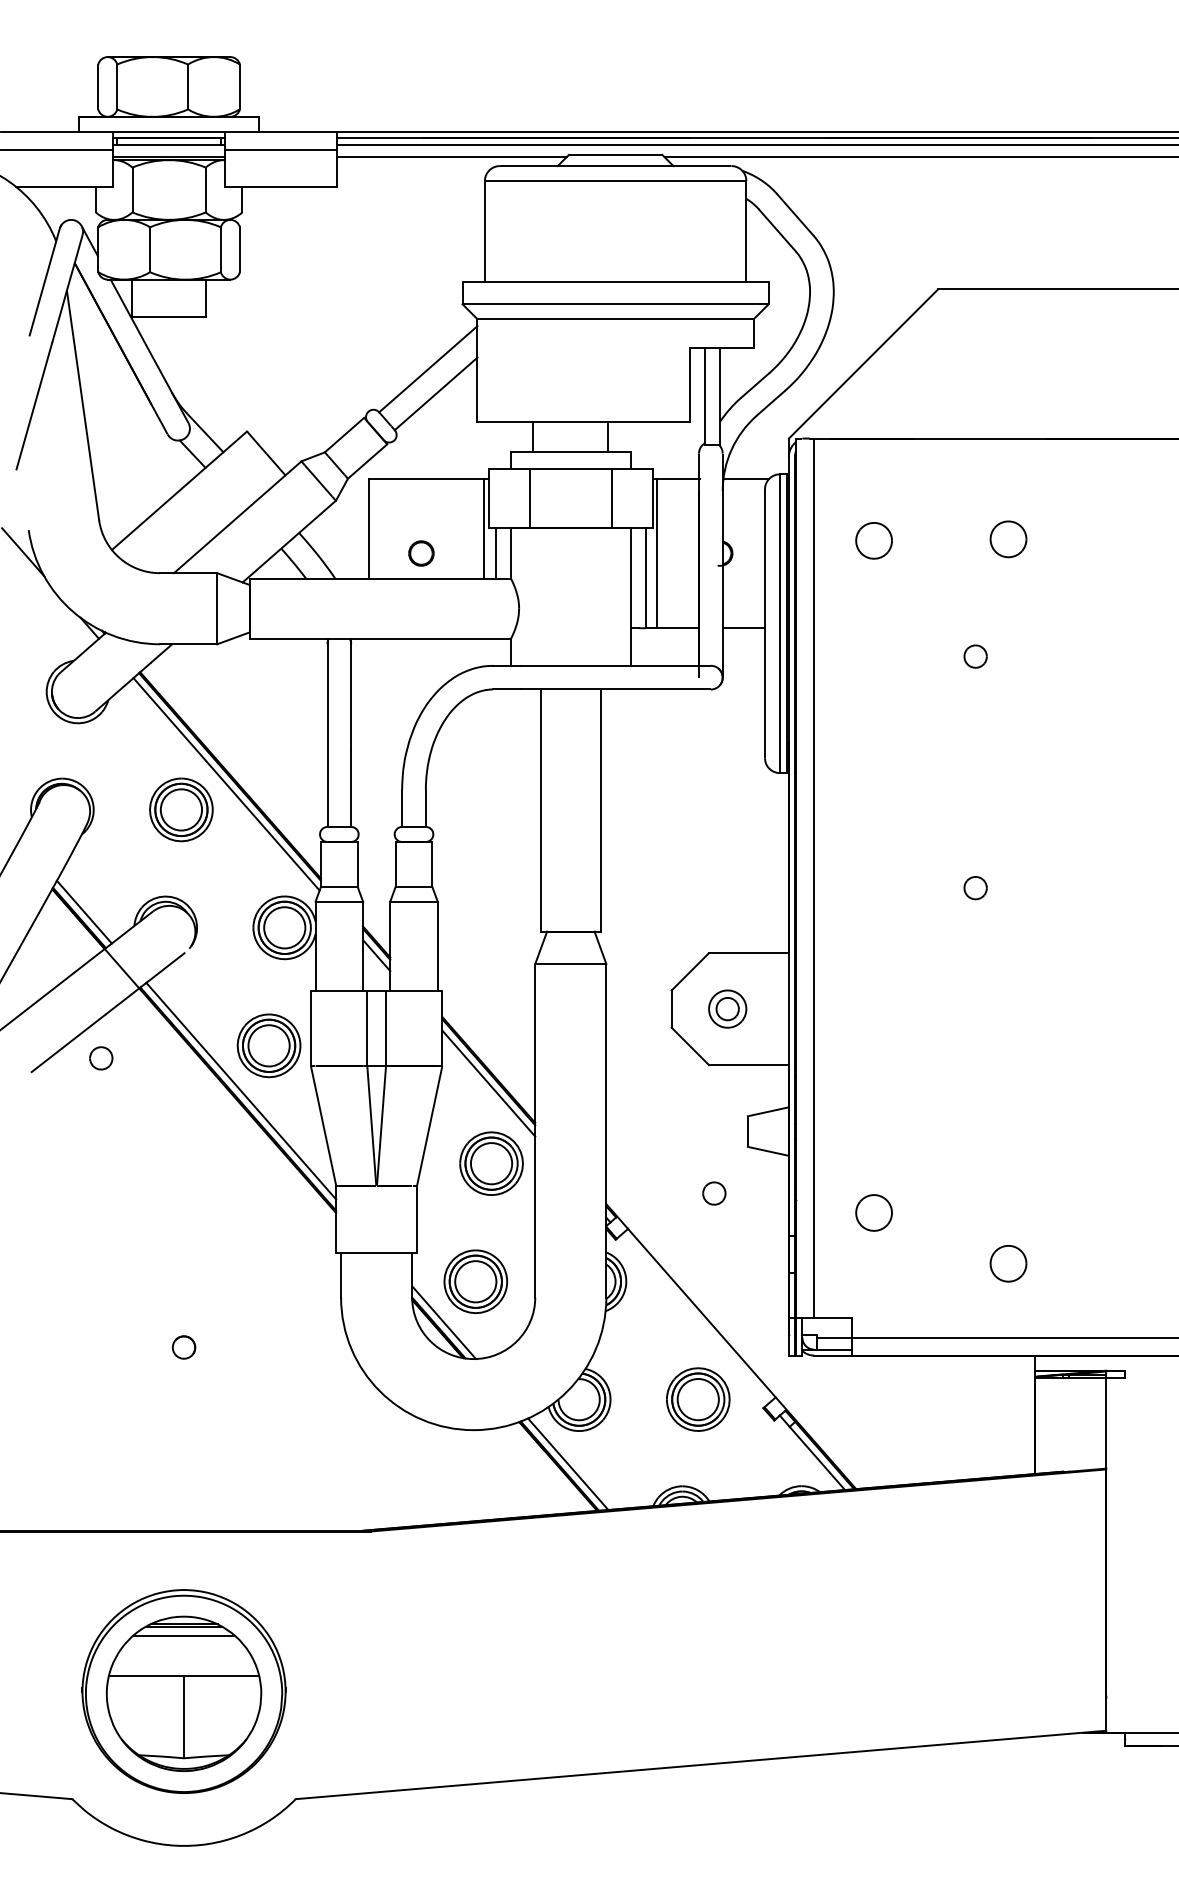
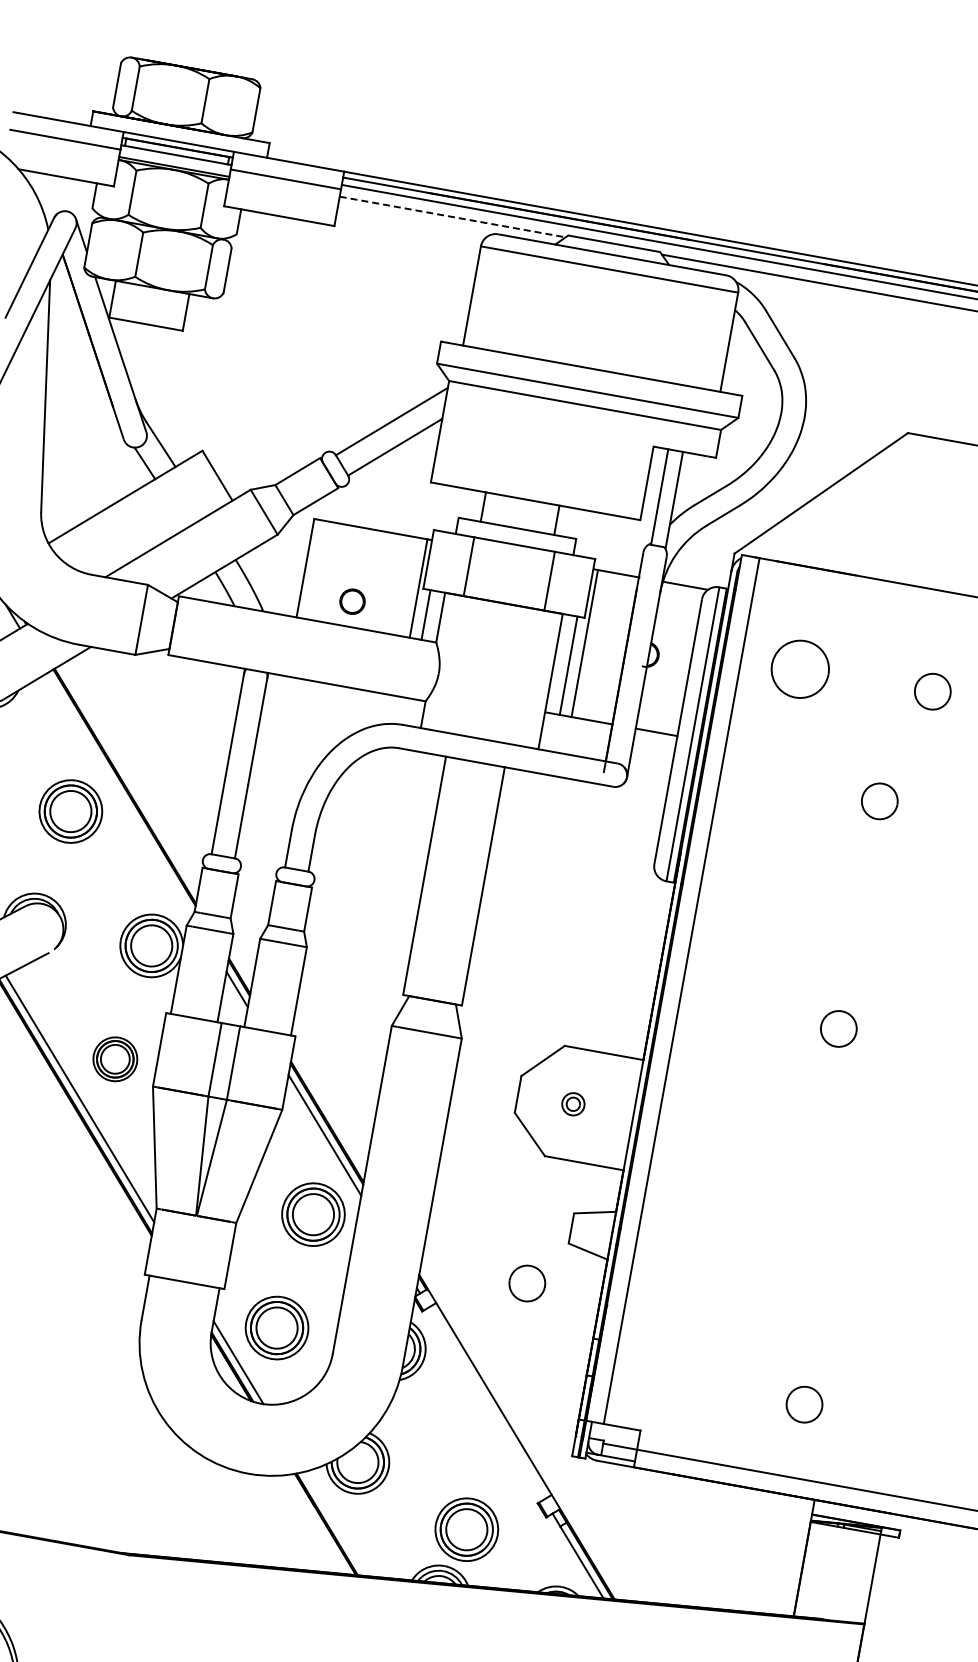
line: (451, 157) -> (452, 217), solid -> dashed
part: (873, 540) -> (799, 668), size x1.6
part: (975, 656) -> (879, 801), size x1.6
line: (226, 784) -> (119, 794), removed
part: (975, 888) -> (838, 1029), size x1.6
part: (727, 1008) -> (573, 1103), size x0.6
part: (268, 1045) -> (114, 1058), size x0.7
part: (714, 1193) -> (527, 1283), size x1.6
part: (873, 1212) -> (680, 1330), removed
part: (698, 1399) -> (467, 1529), moved
line: (568, 1464) -> (335, 1524), removed

